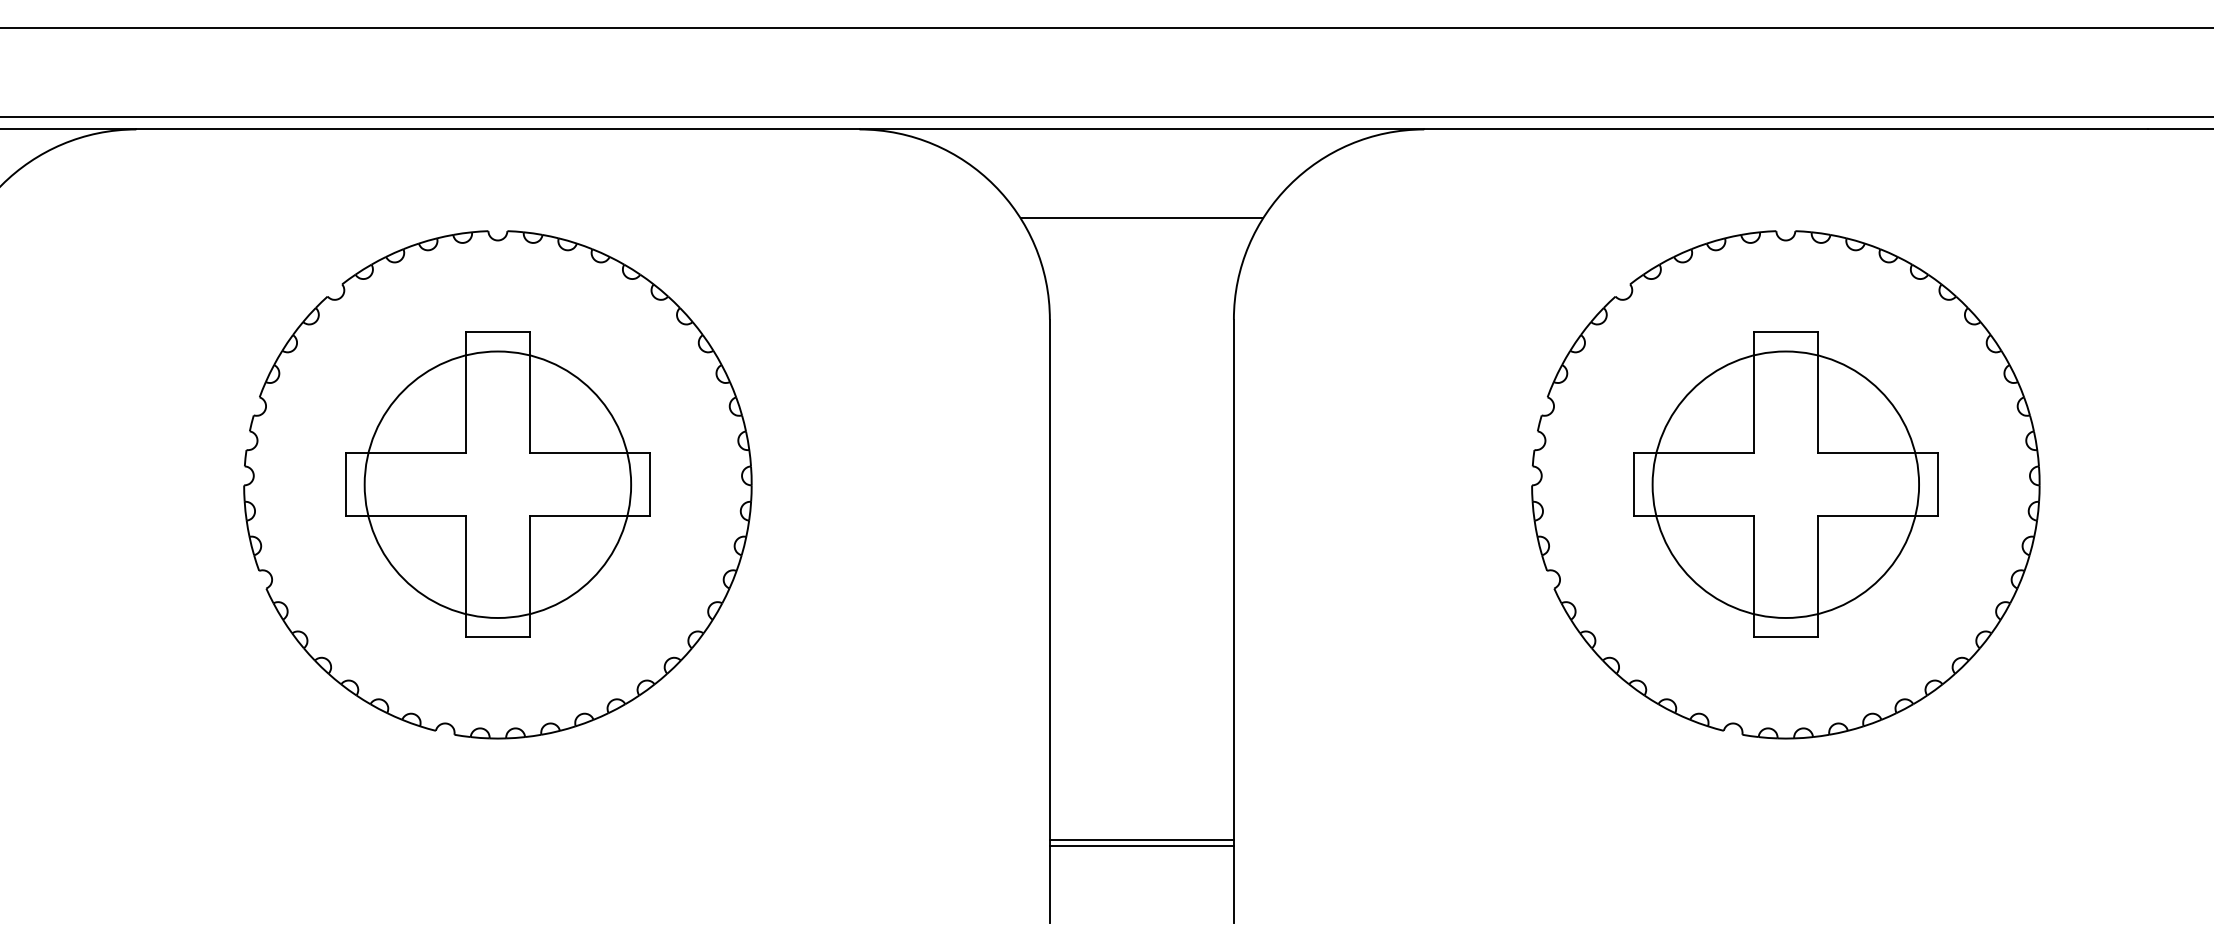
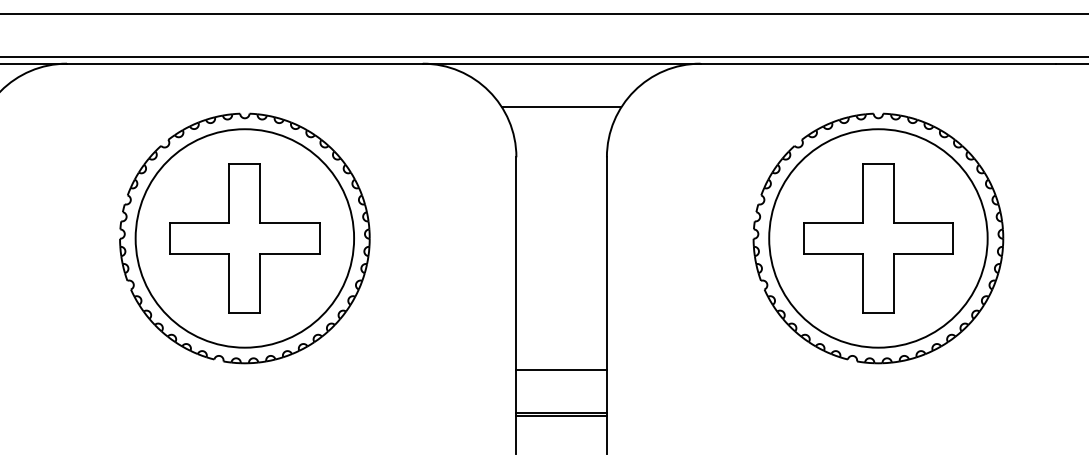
circle: (497, 484) -> (244, 238), size x1.67
circle: (1785, 484) -> (878, 238), size x1.67
line: (1141, 751) -> (561, 369), added

